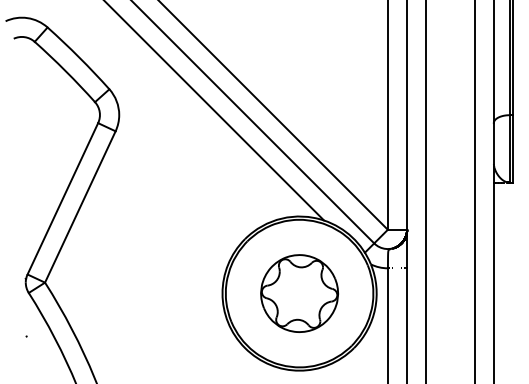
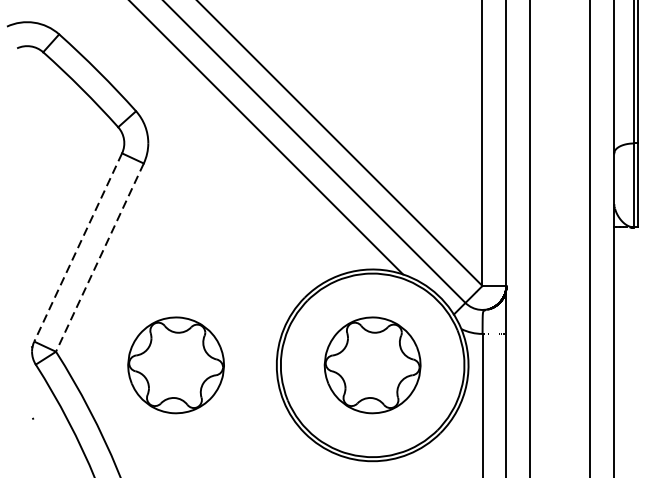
line: (62, 199) -> (77, 248), solid -> dashed
line: (80, 207) -> (100, 258), solid -> dashed
part: (141, 293) -> (176, 365), added

